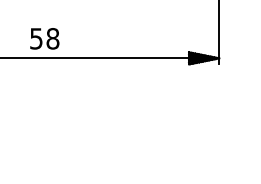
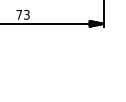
text: (43, 38) -> (22, 14), 58 -> 73

